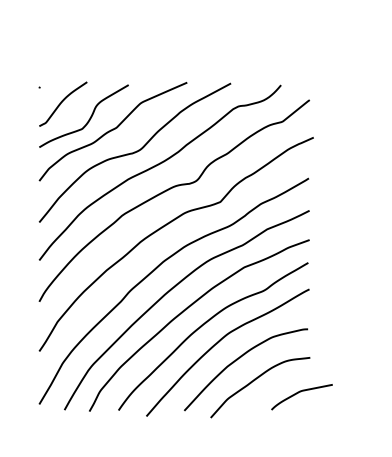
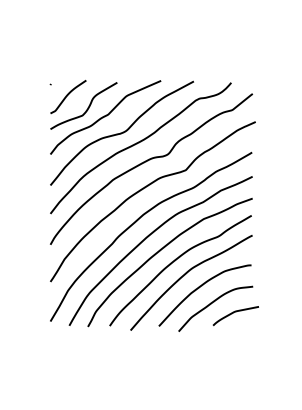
curve: (298, 393) -> (233, 313), moved

